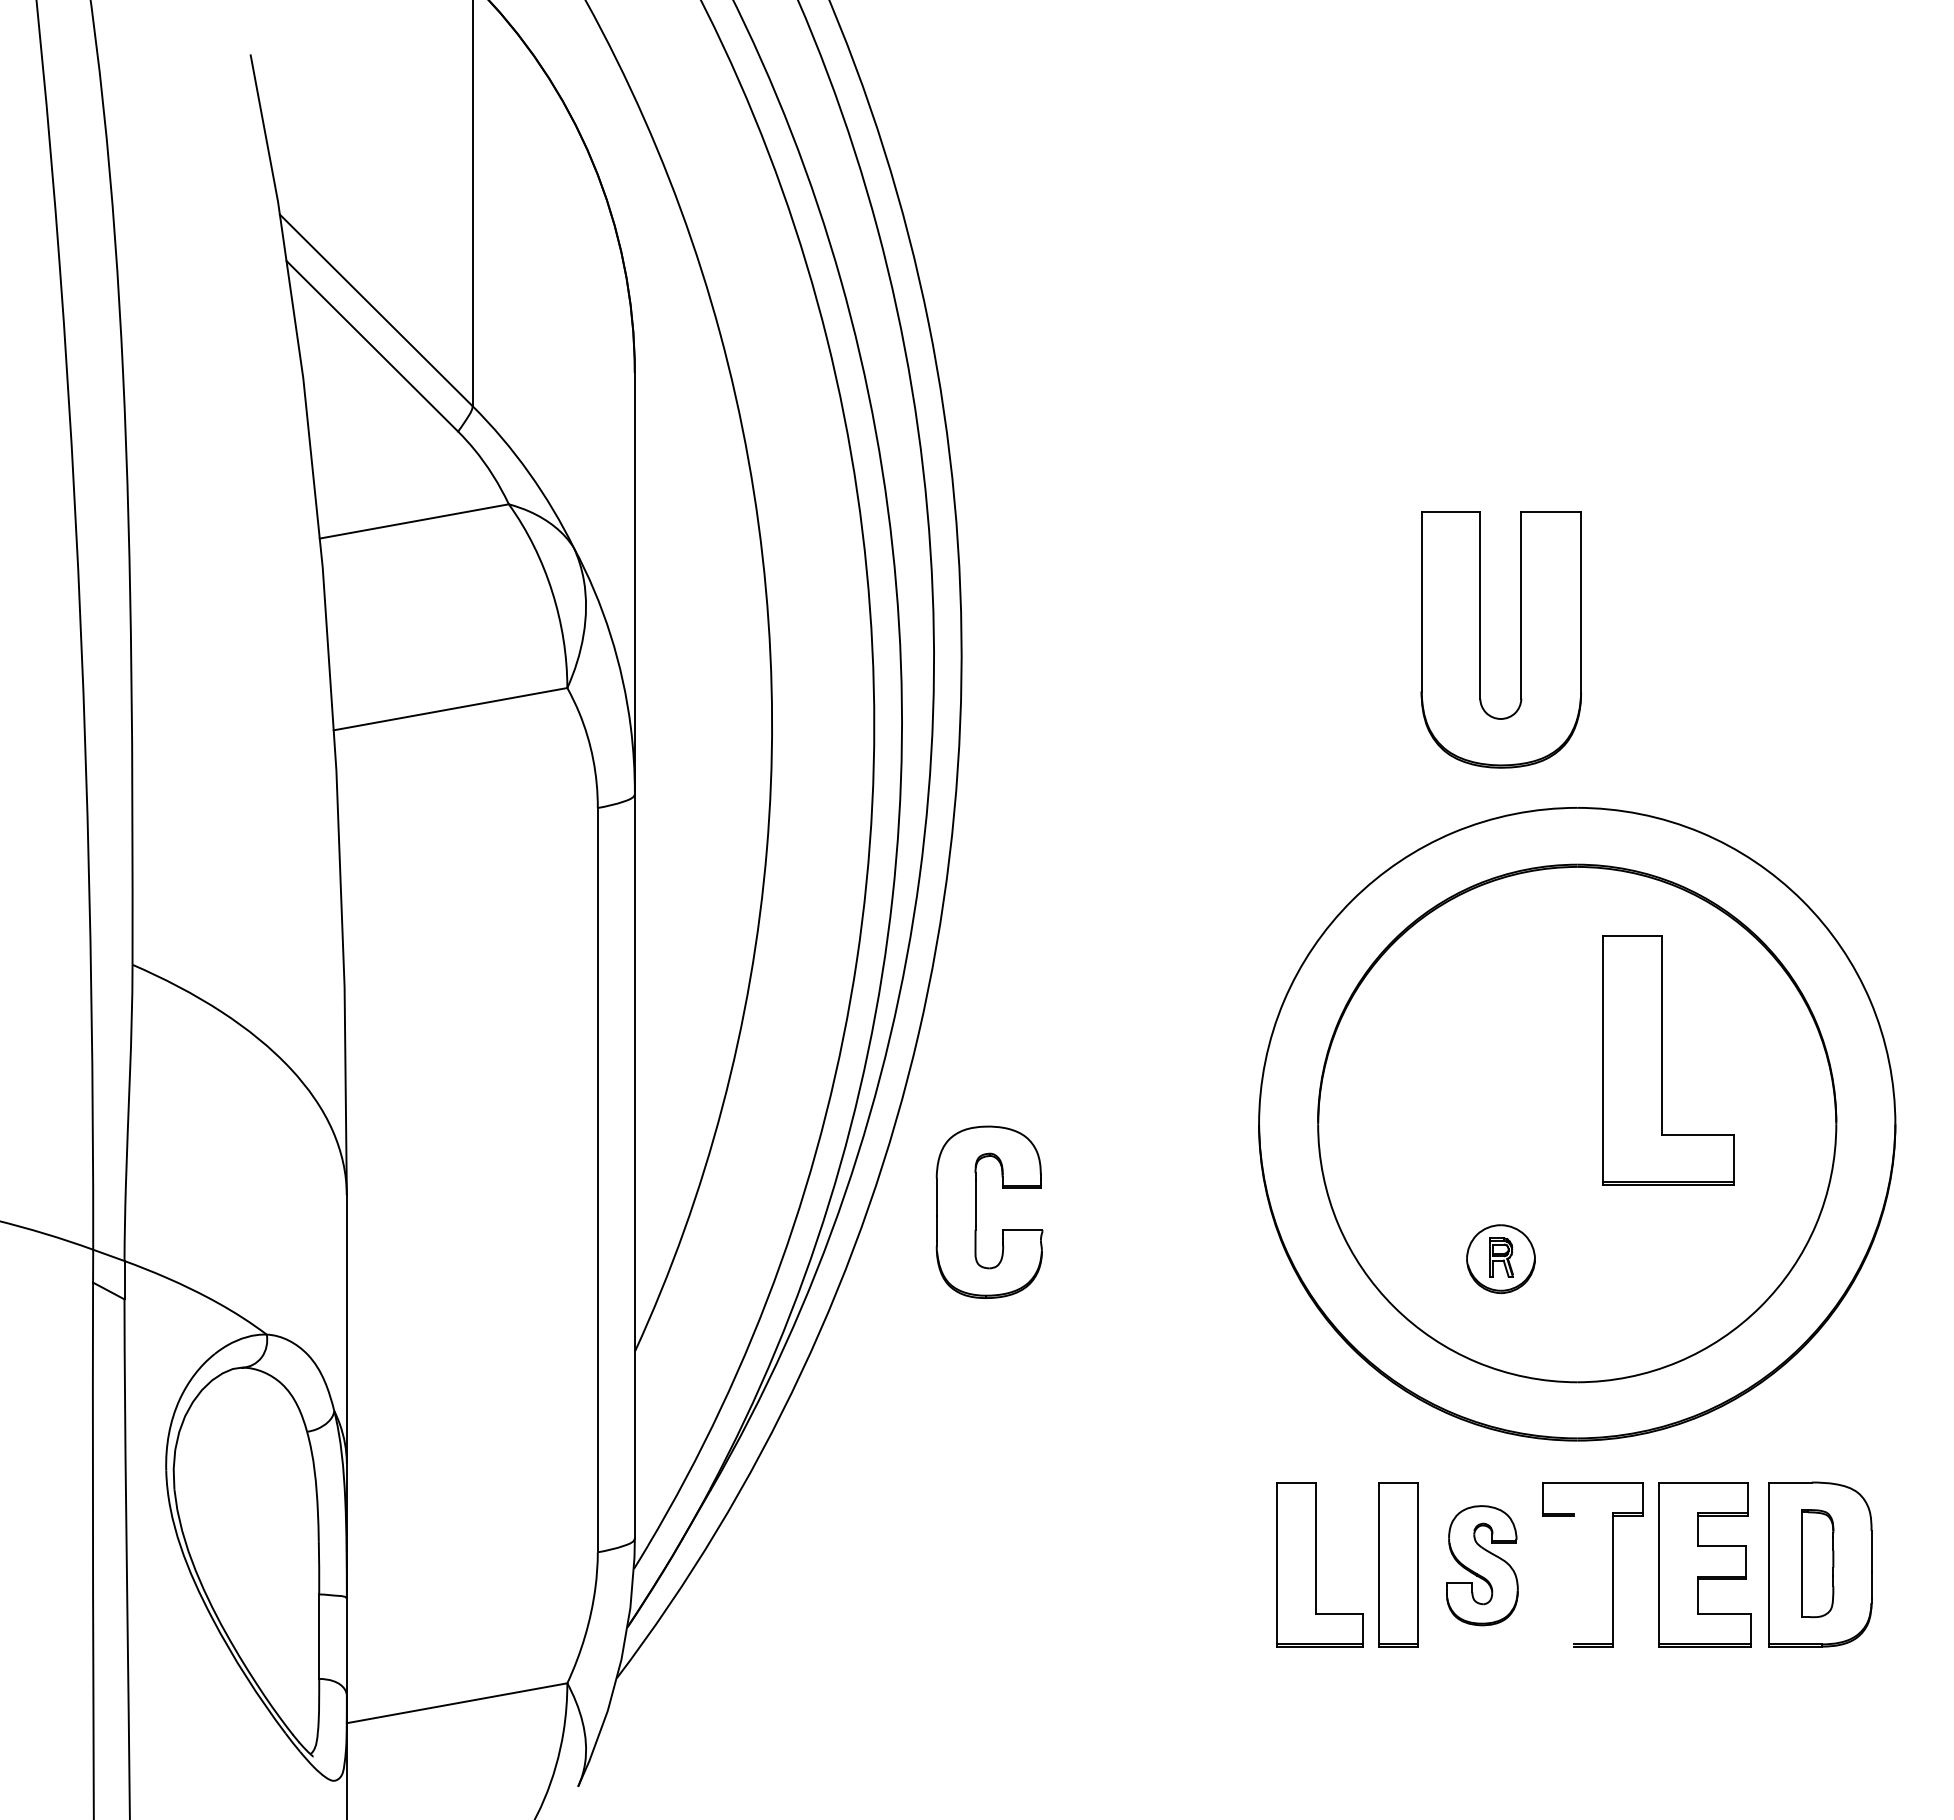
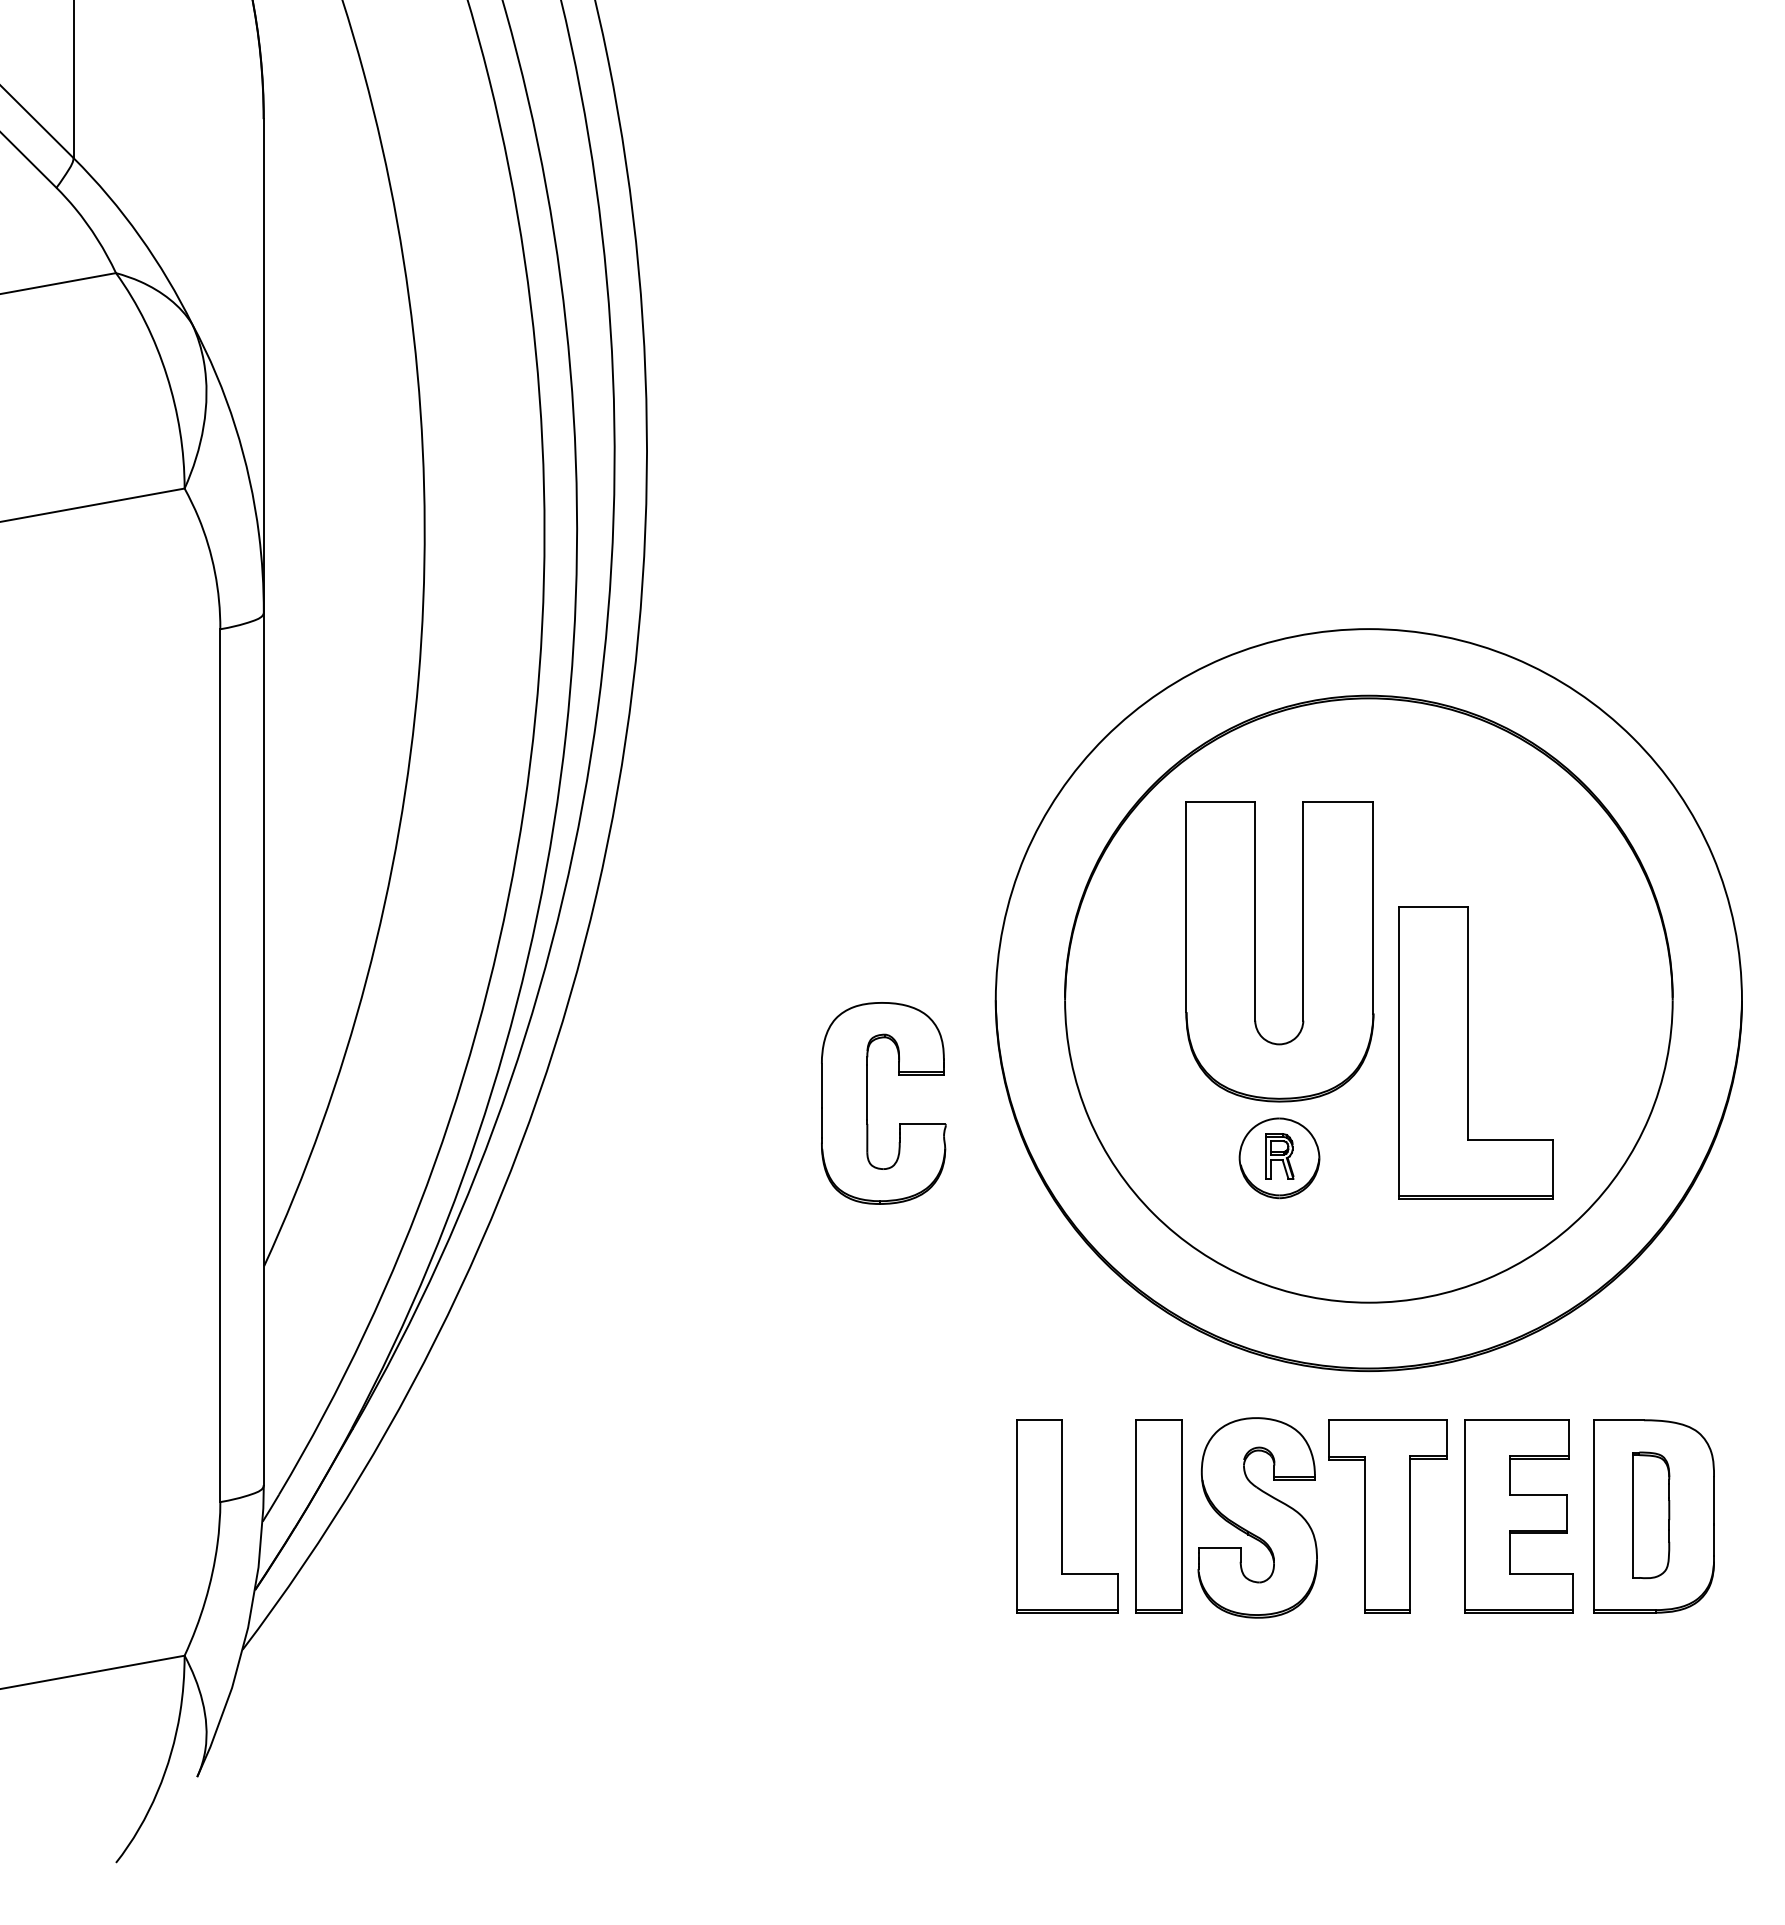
part: (1480, 639) -> (1255, 951), moved
part: (1668, 1060) -> (1475, 1053), moved
part: (976, 1211) -> (868, 1102), moved
part: (1482, 1565) -> (1257, 1517), size x1.43
line: (1573, 1579) -> (1364, 1533), added

